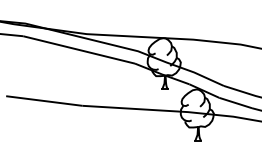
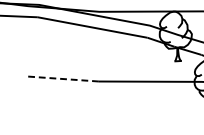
line: (43, 100) -> (60, 78), solid -> dashed

